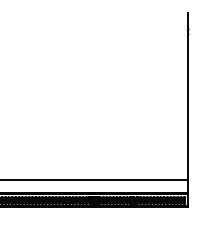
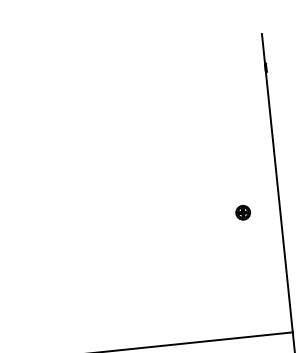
part: (167, 110) -> (243, 212), added

